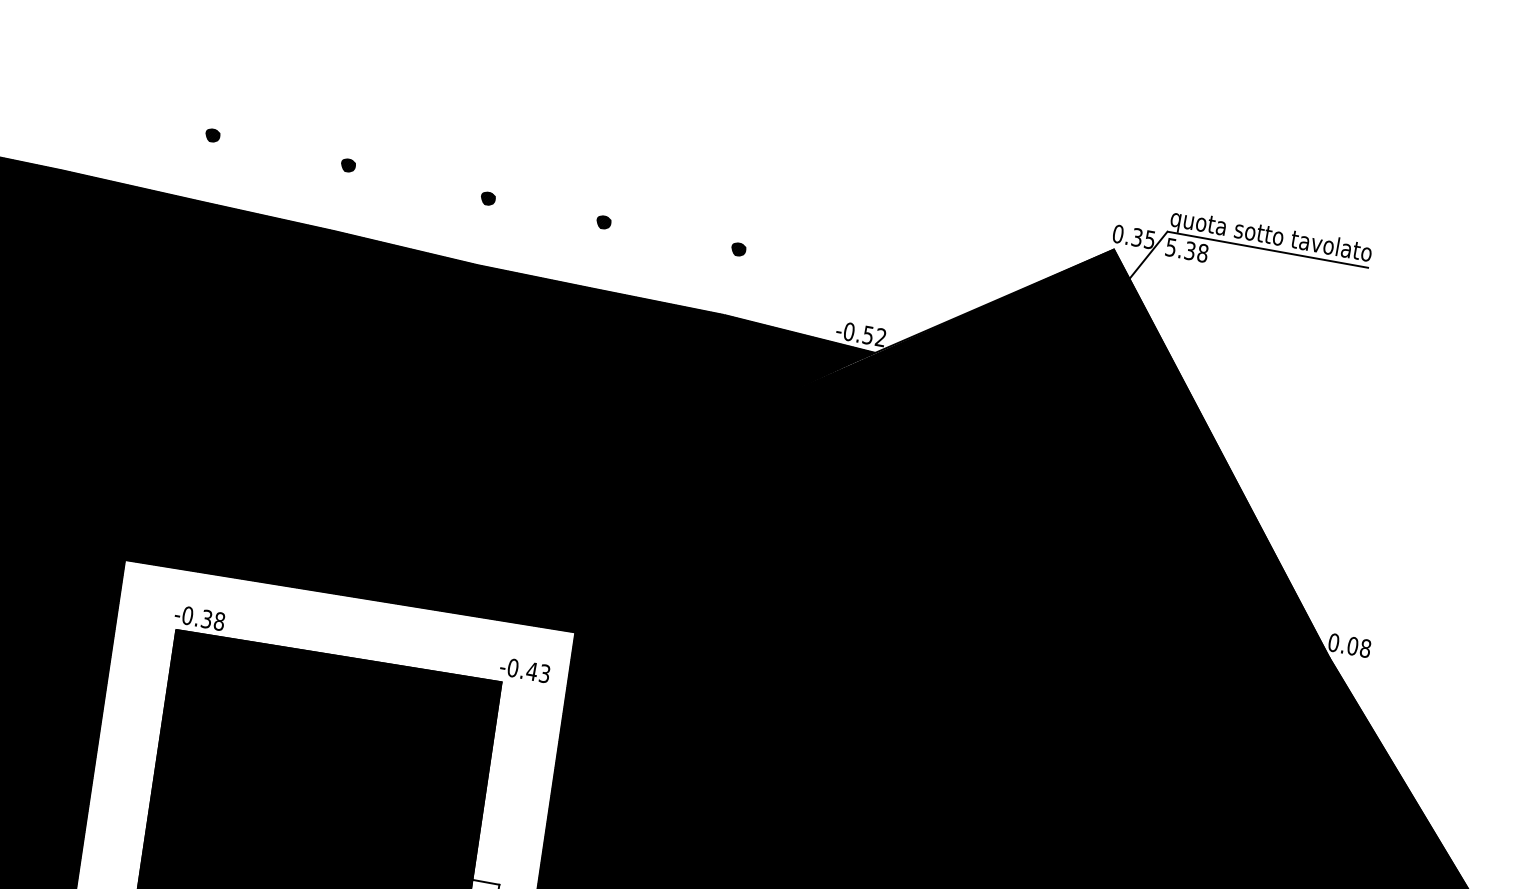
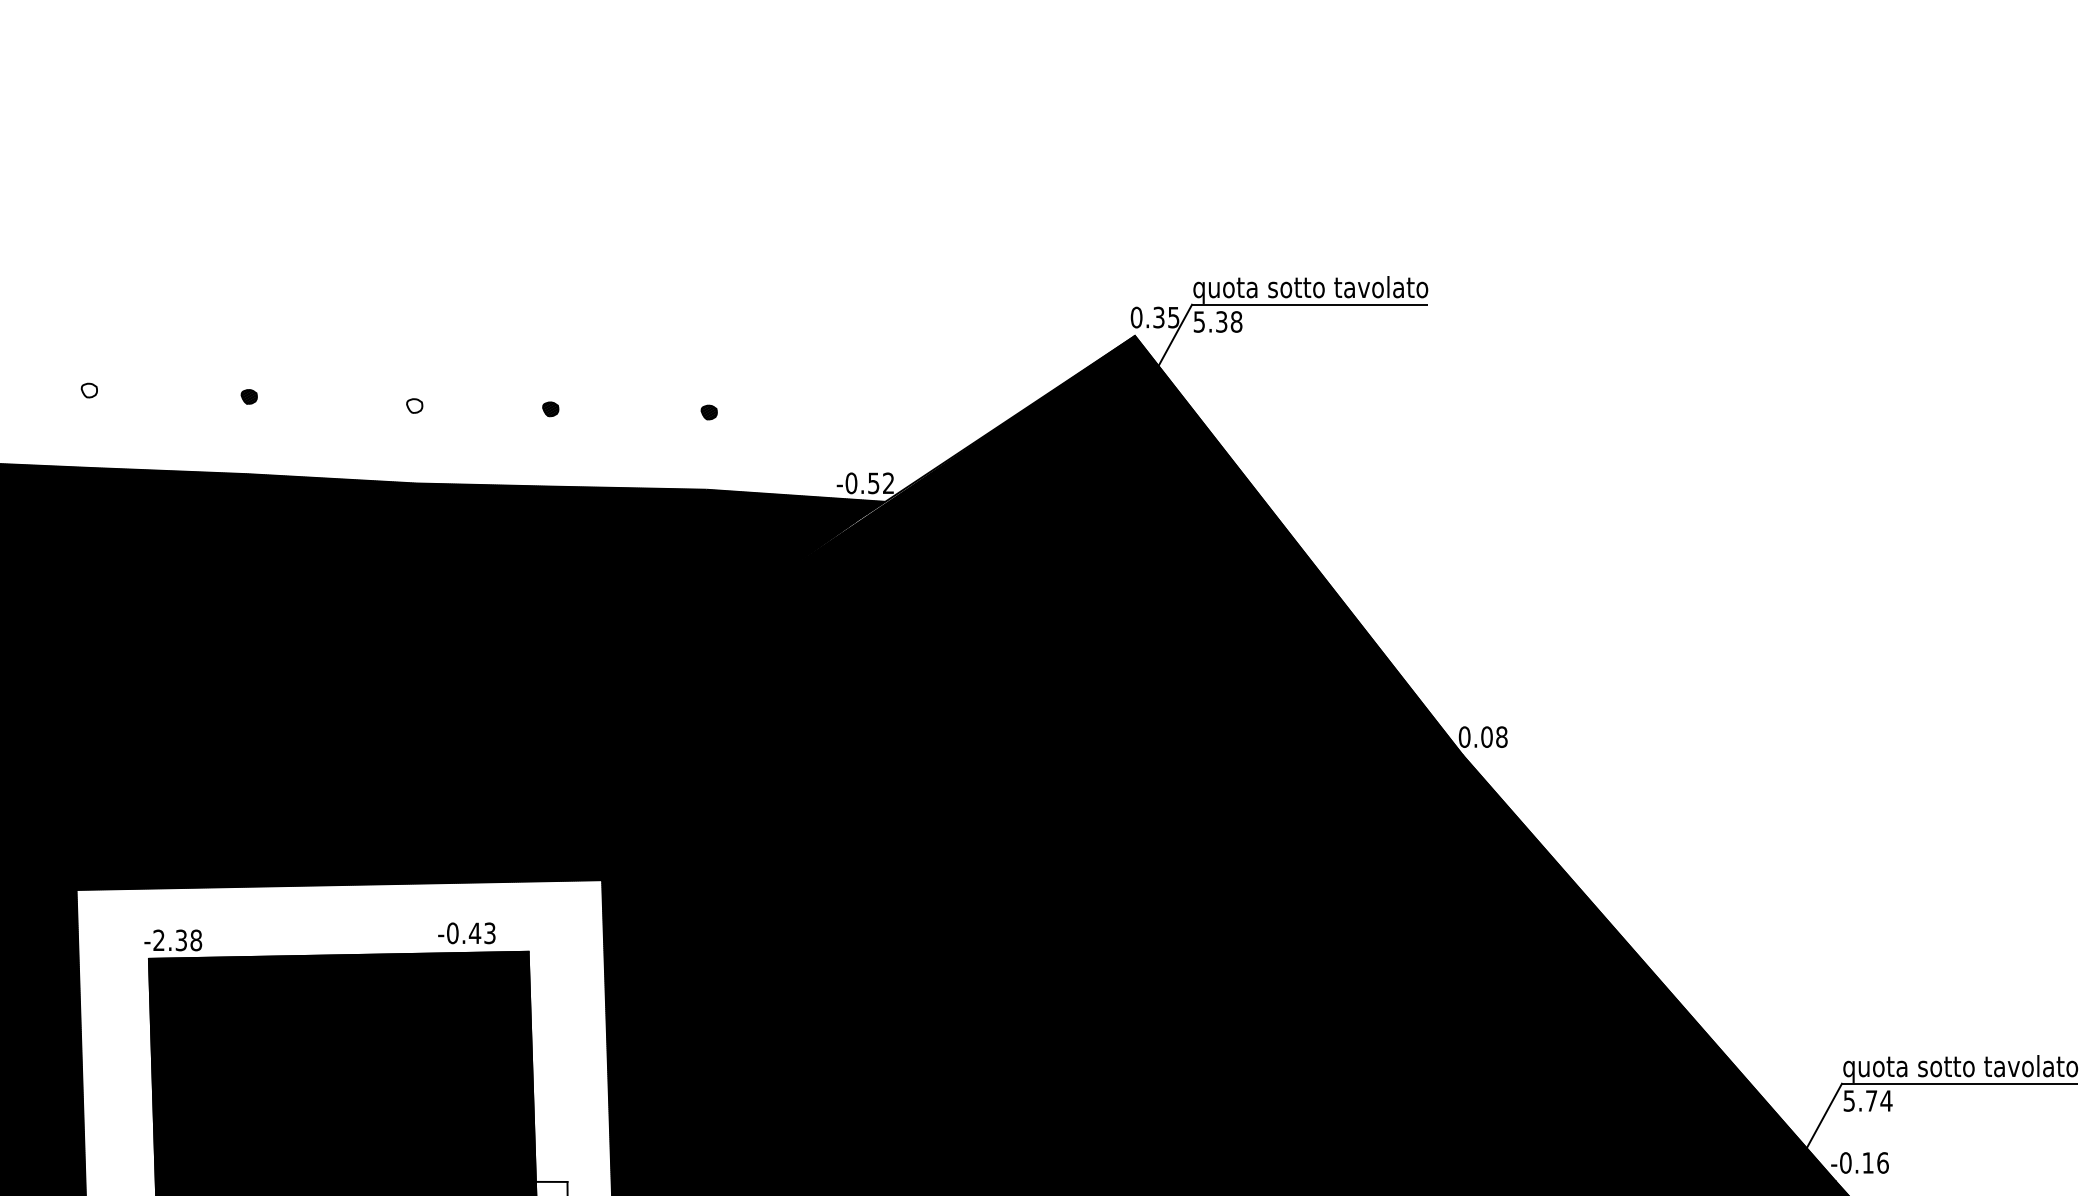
hatch: (212, 135) -> (89, 390), removed
hatch: (488, 198) -> (414, 405), removed
text: (187, 615) -> (158, 940), -0.38 -> -2.38
text: (524, 670) -> (466, 933), moved

